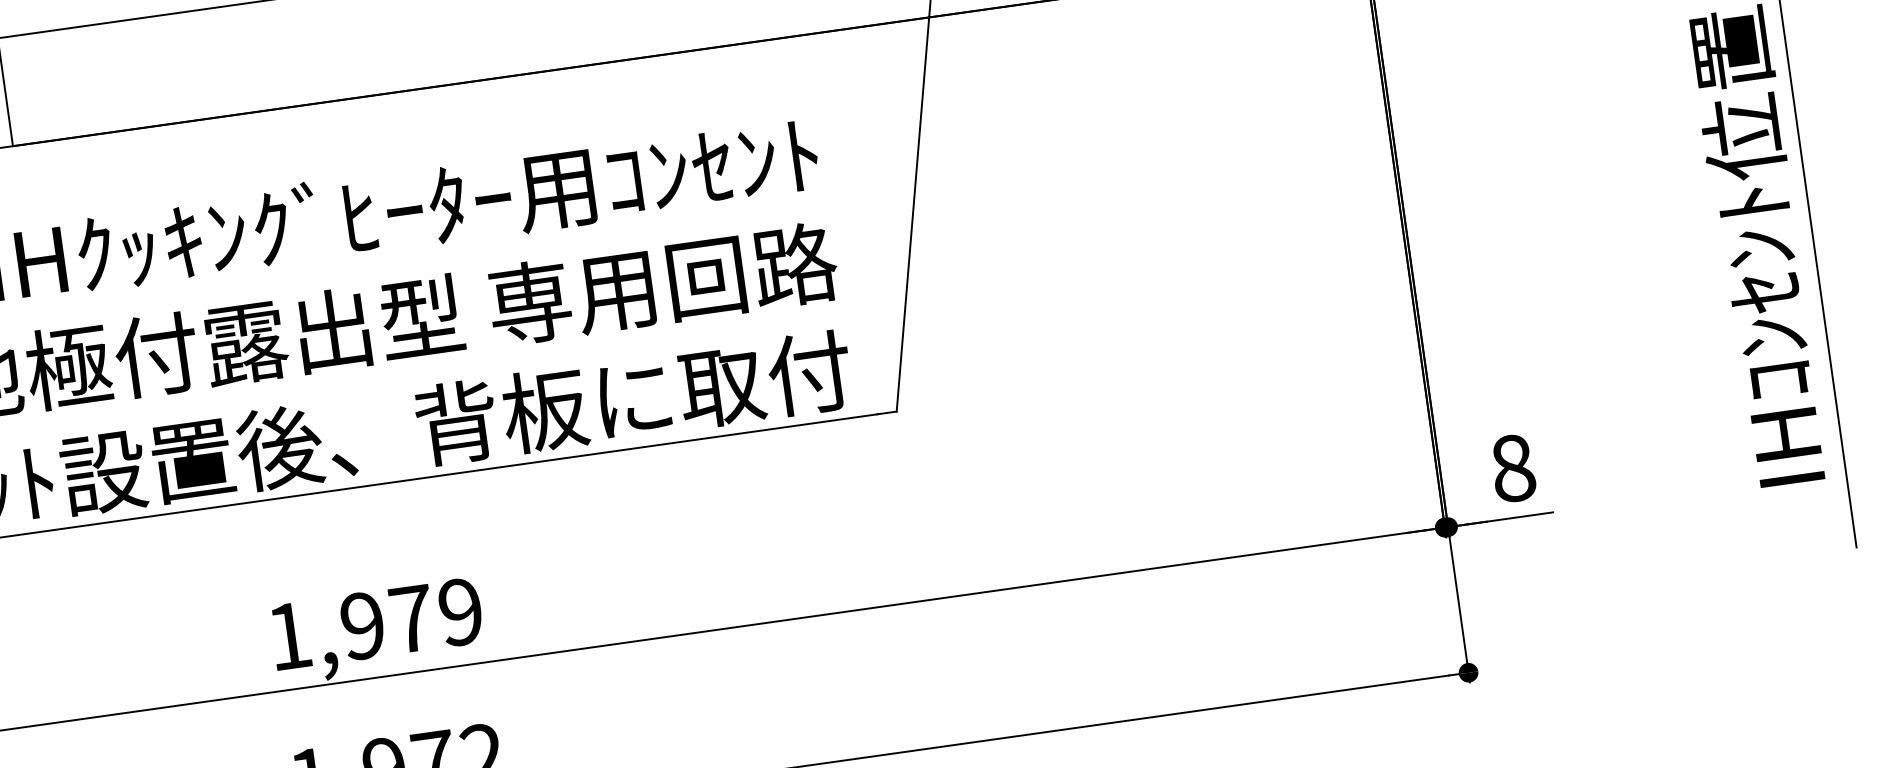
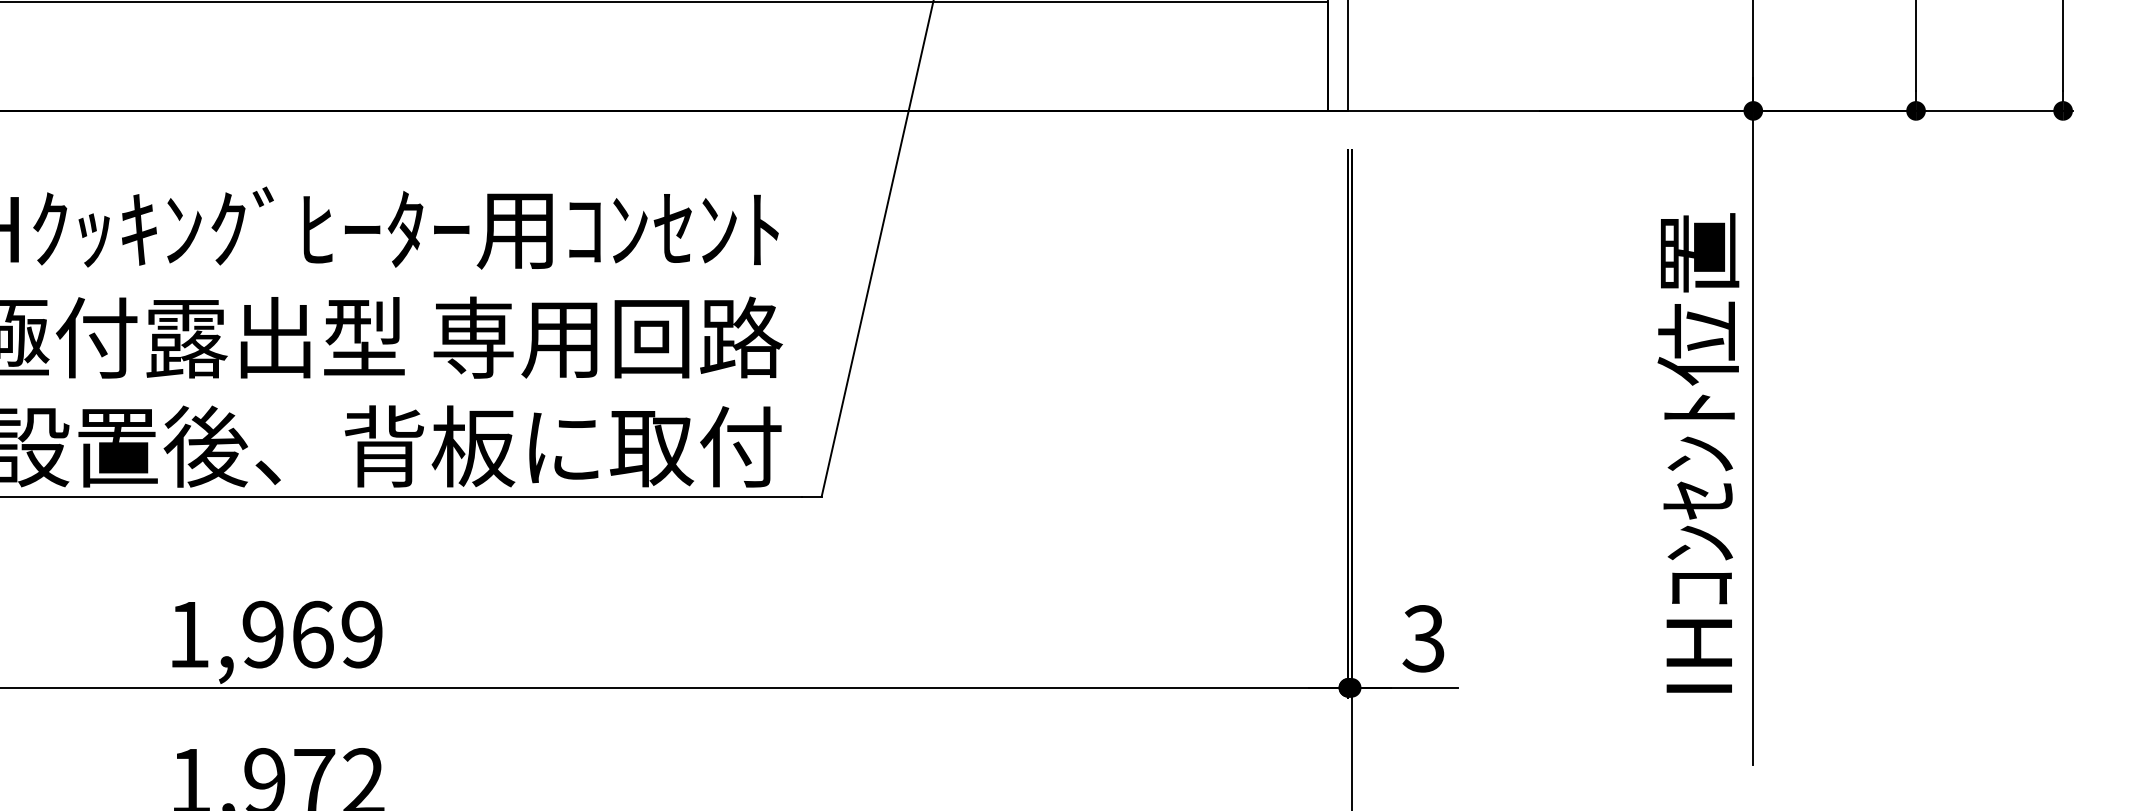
text: (1512, 468) -> (1423, 638), 8 -> 3
text: (411, 618) -> (312, 634), 1,979 -> 1,969

